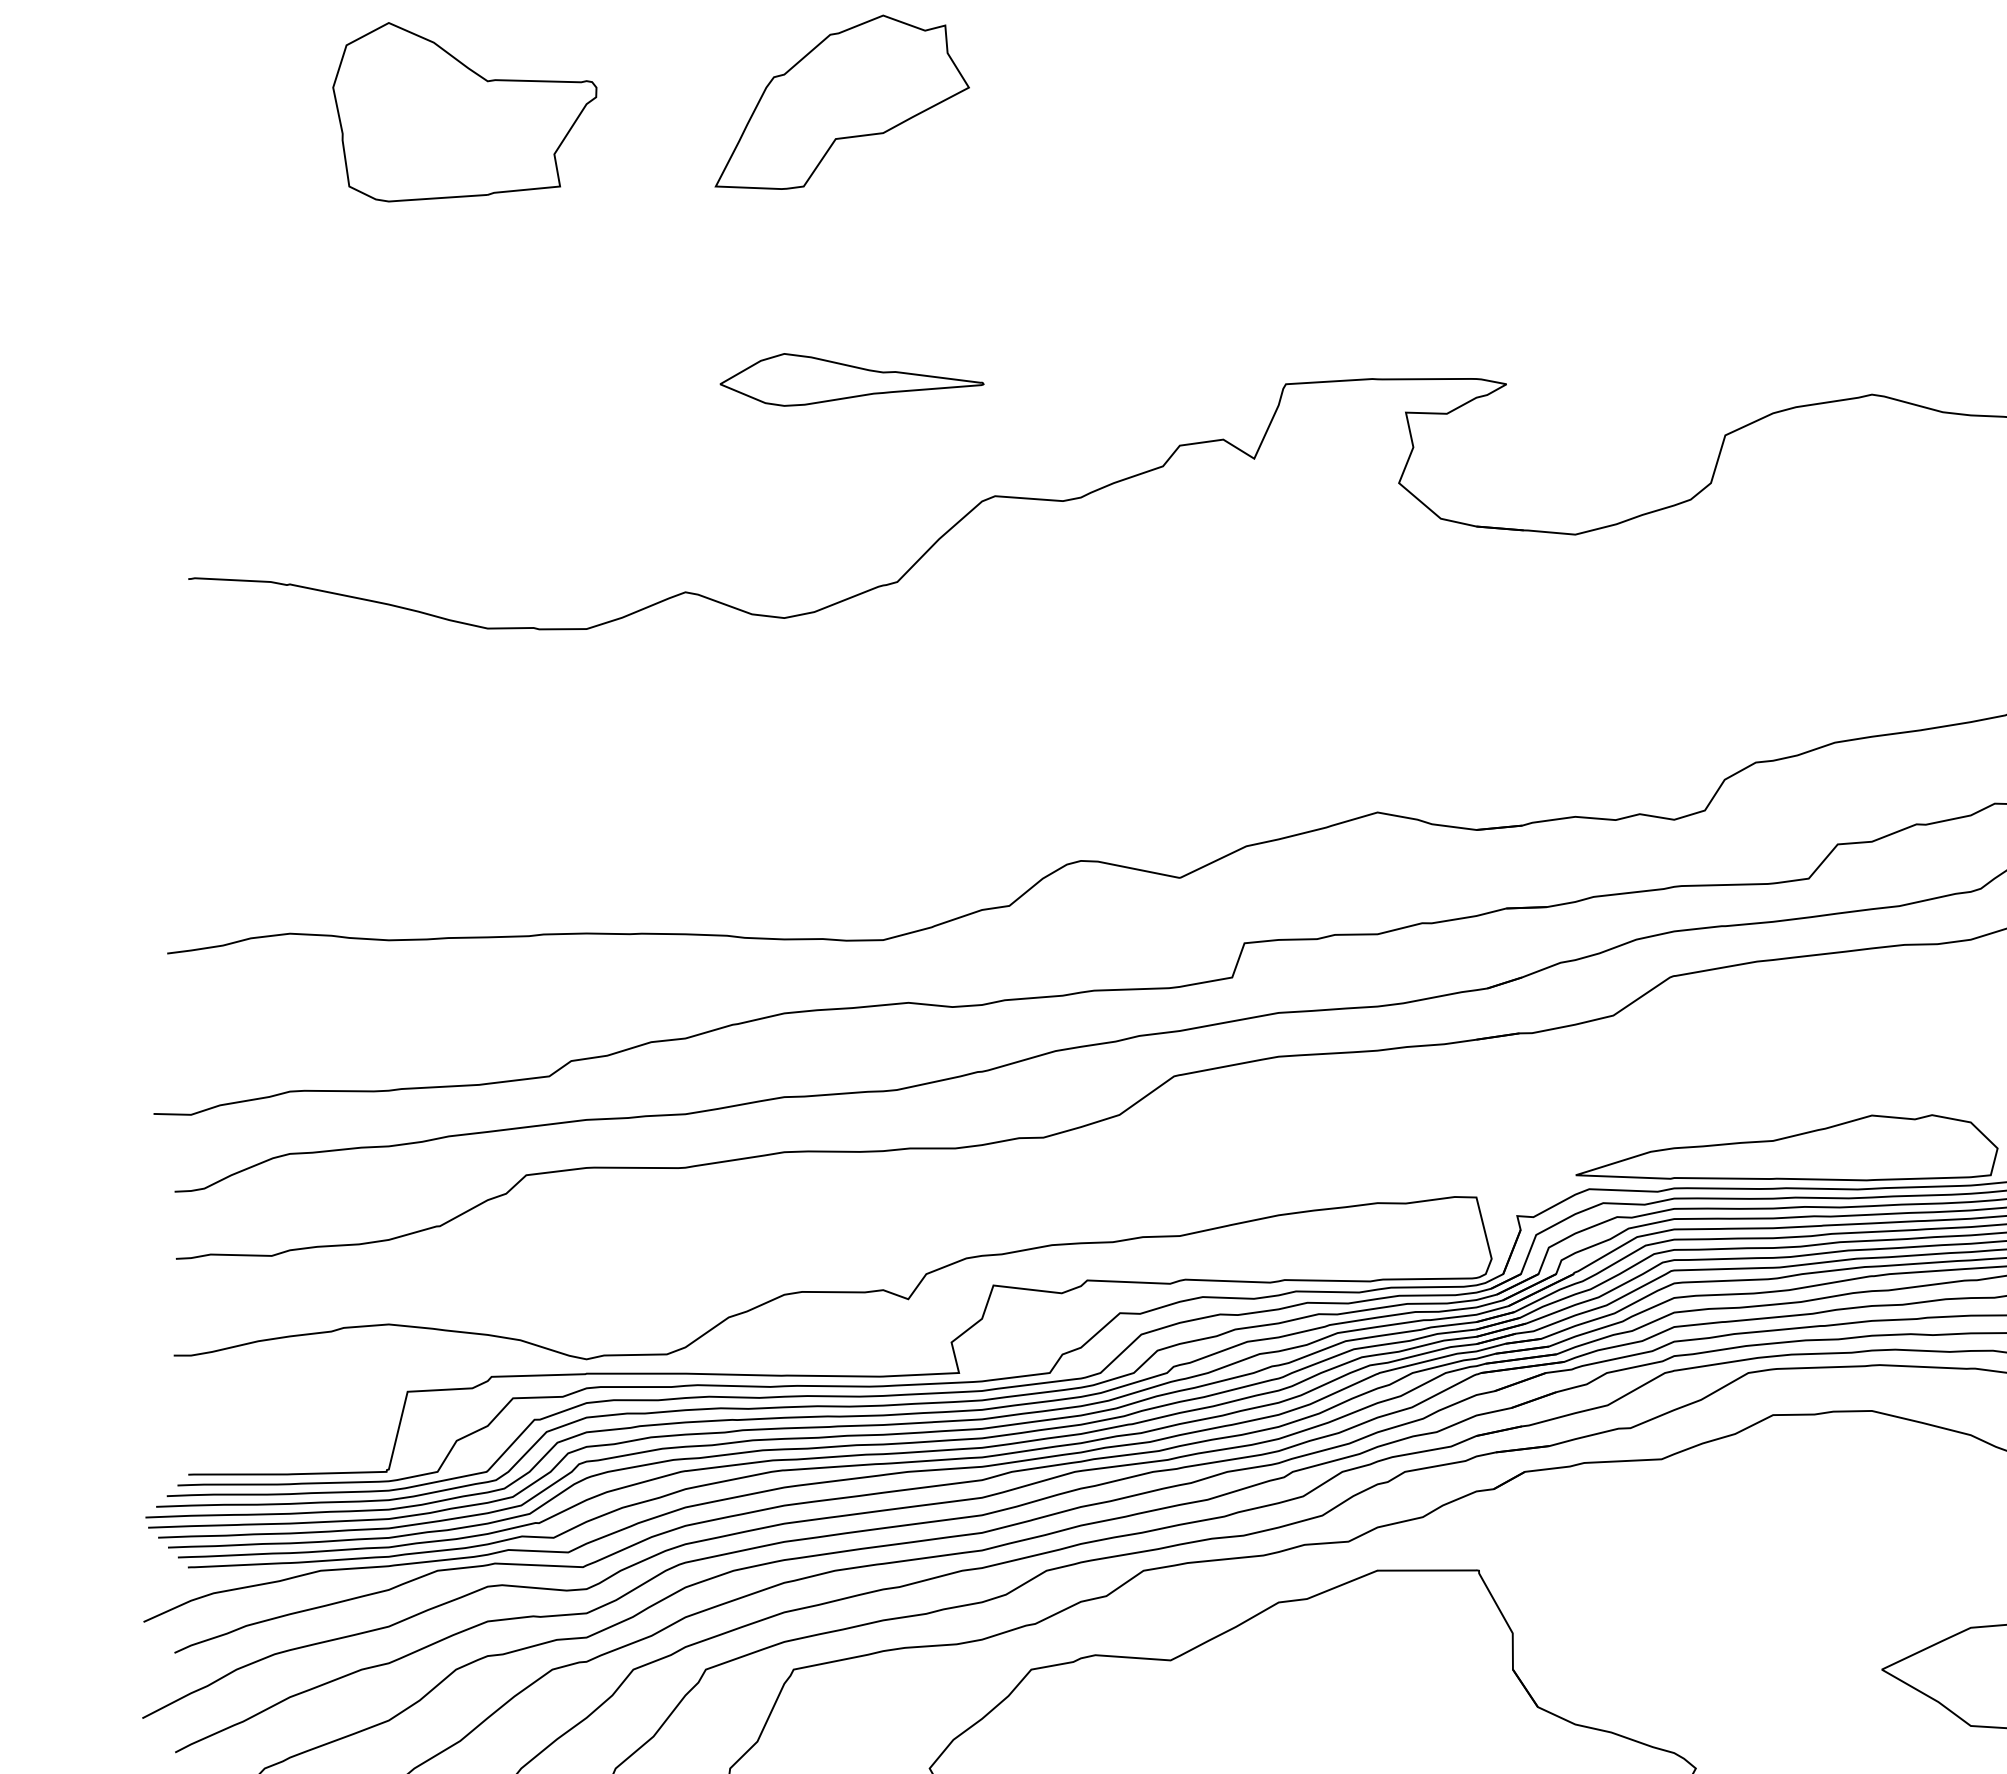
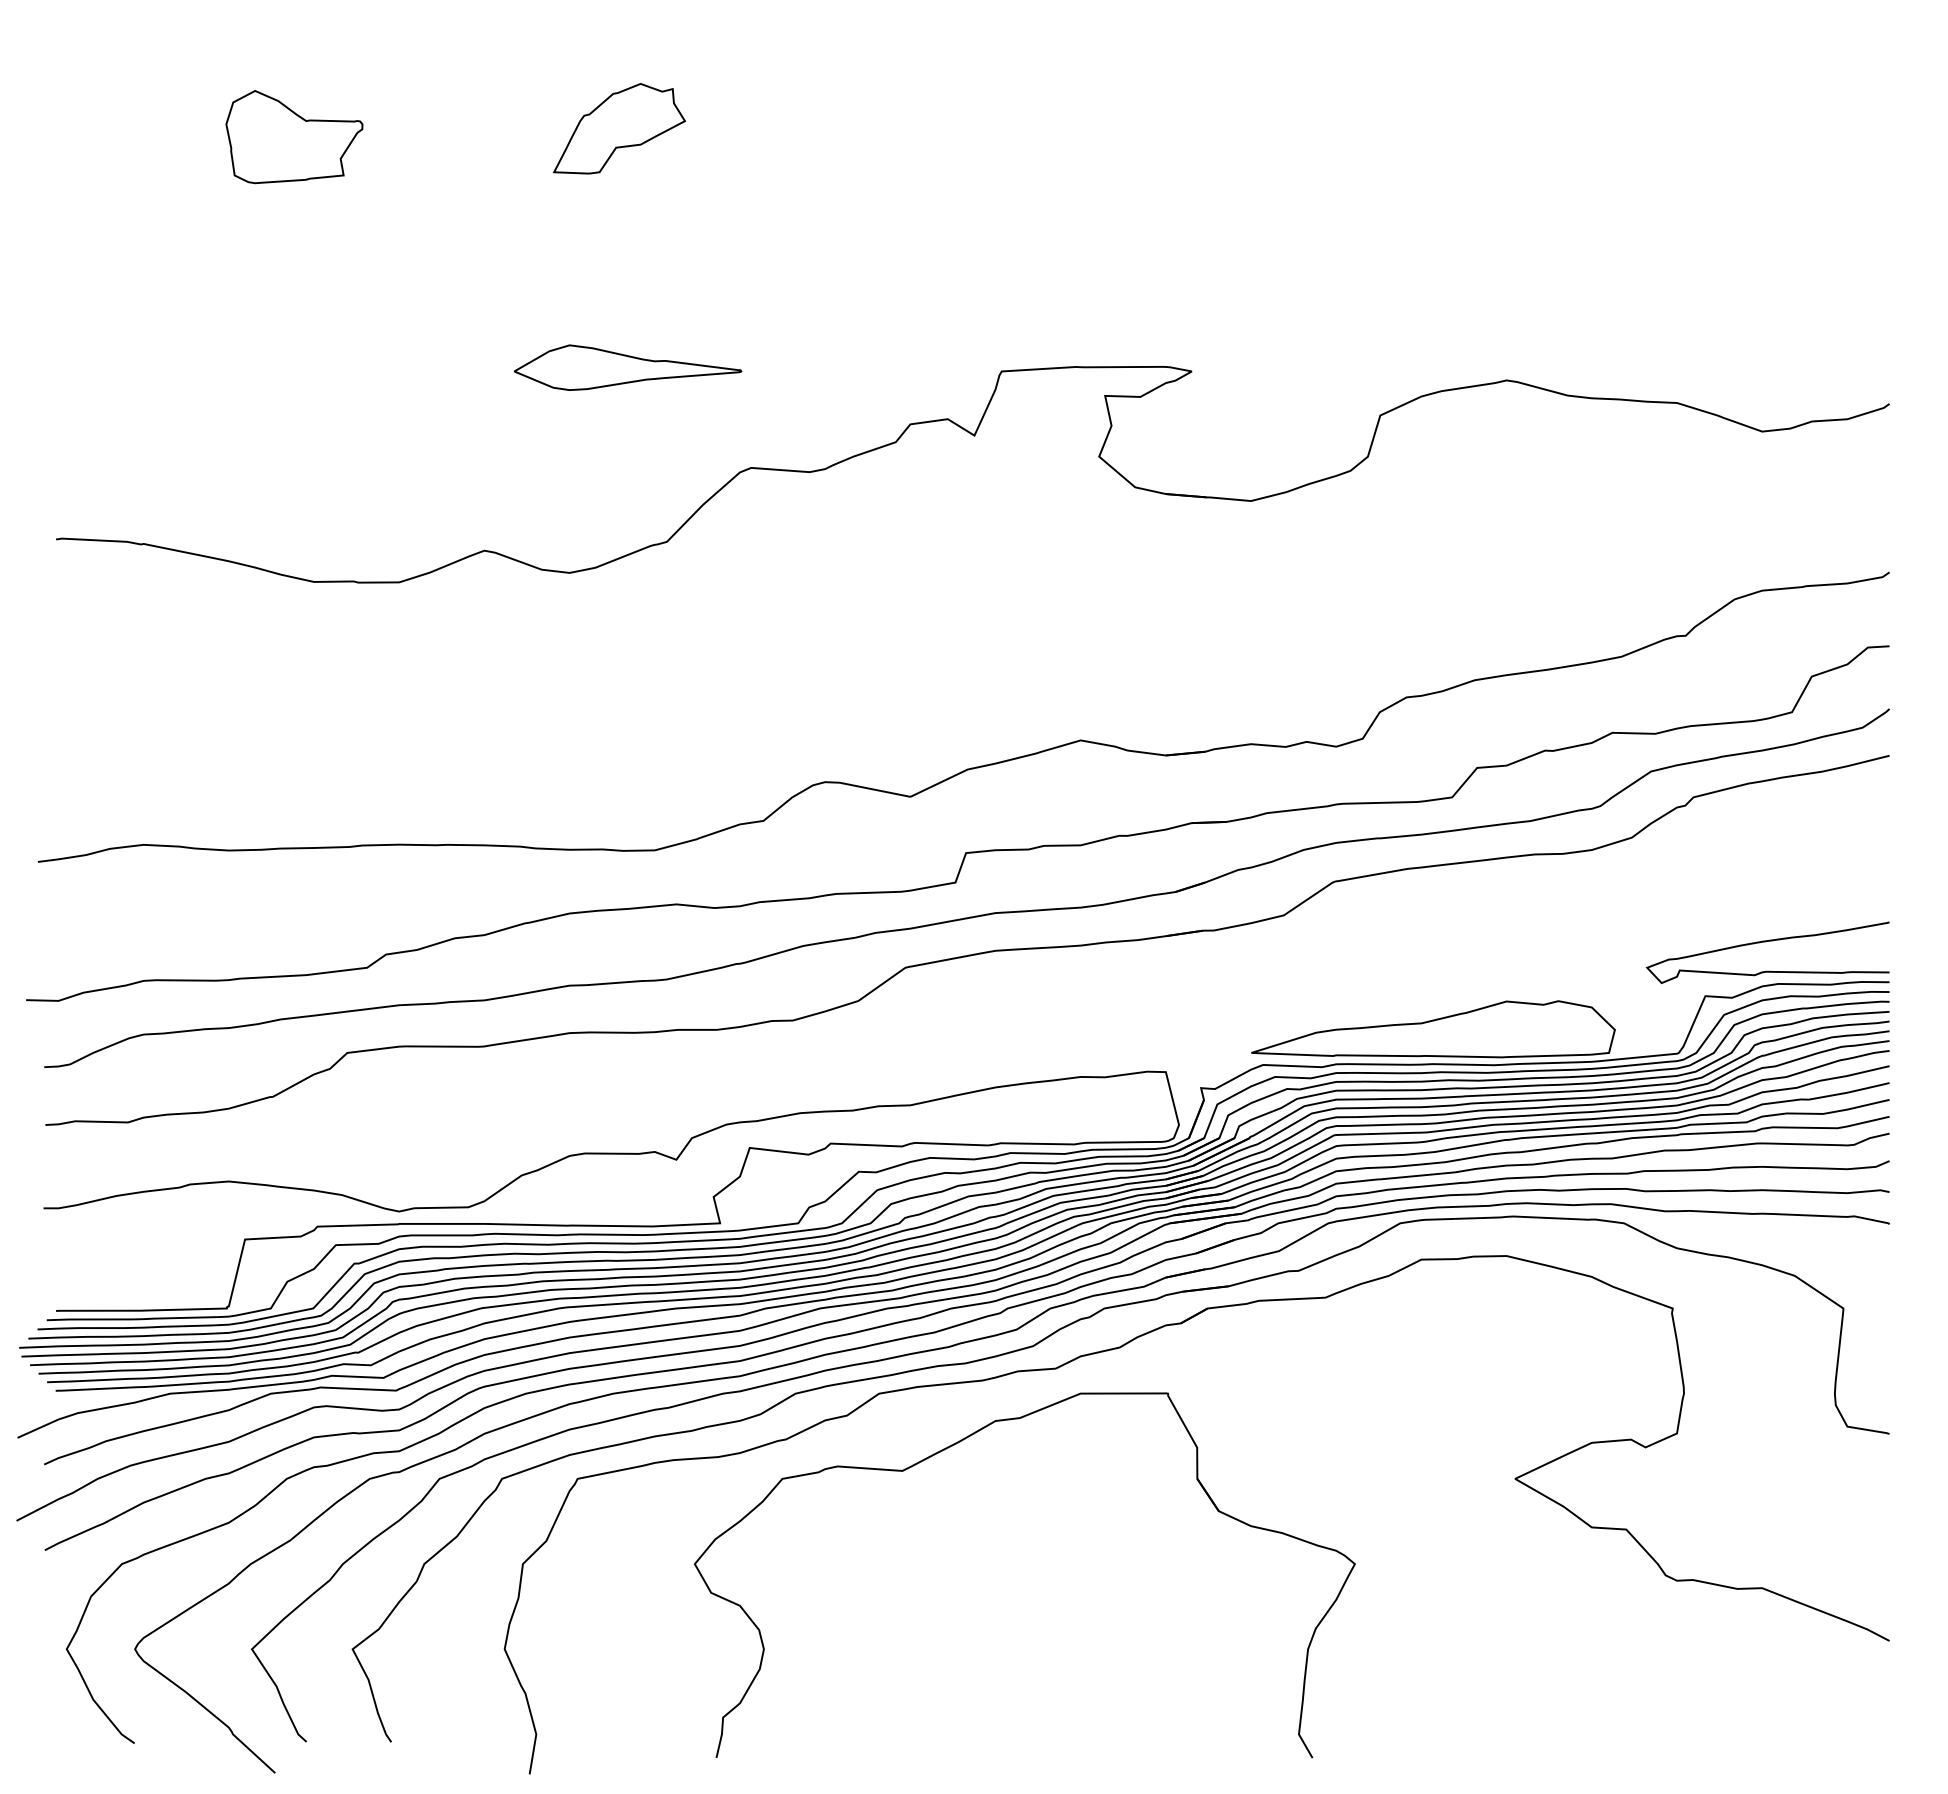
part: (842, 102) -> (619, 128), size x0.6
part: (465, 111) -> (294, 136), size x0.6

